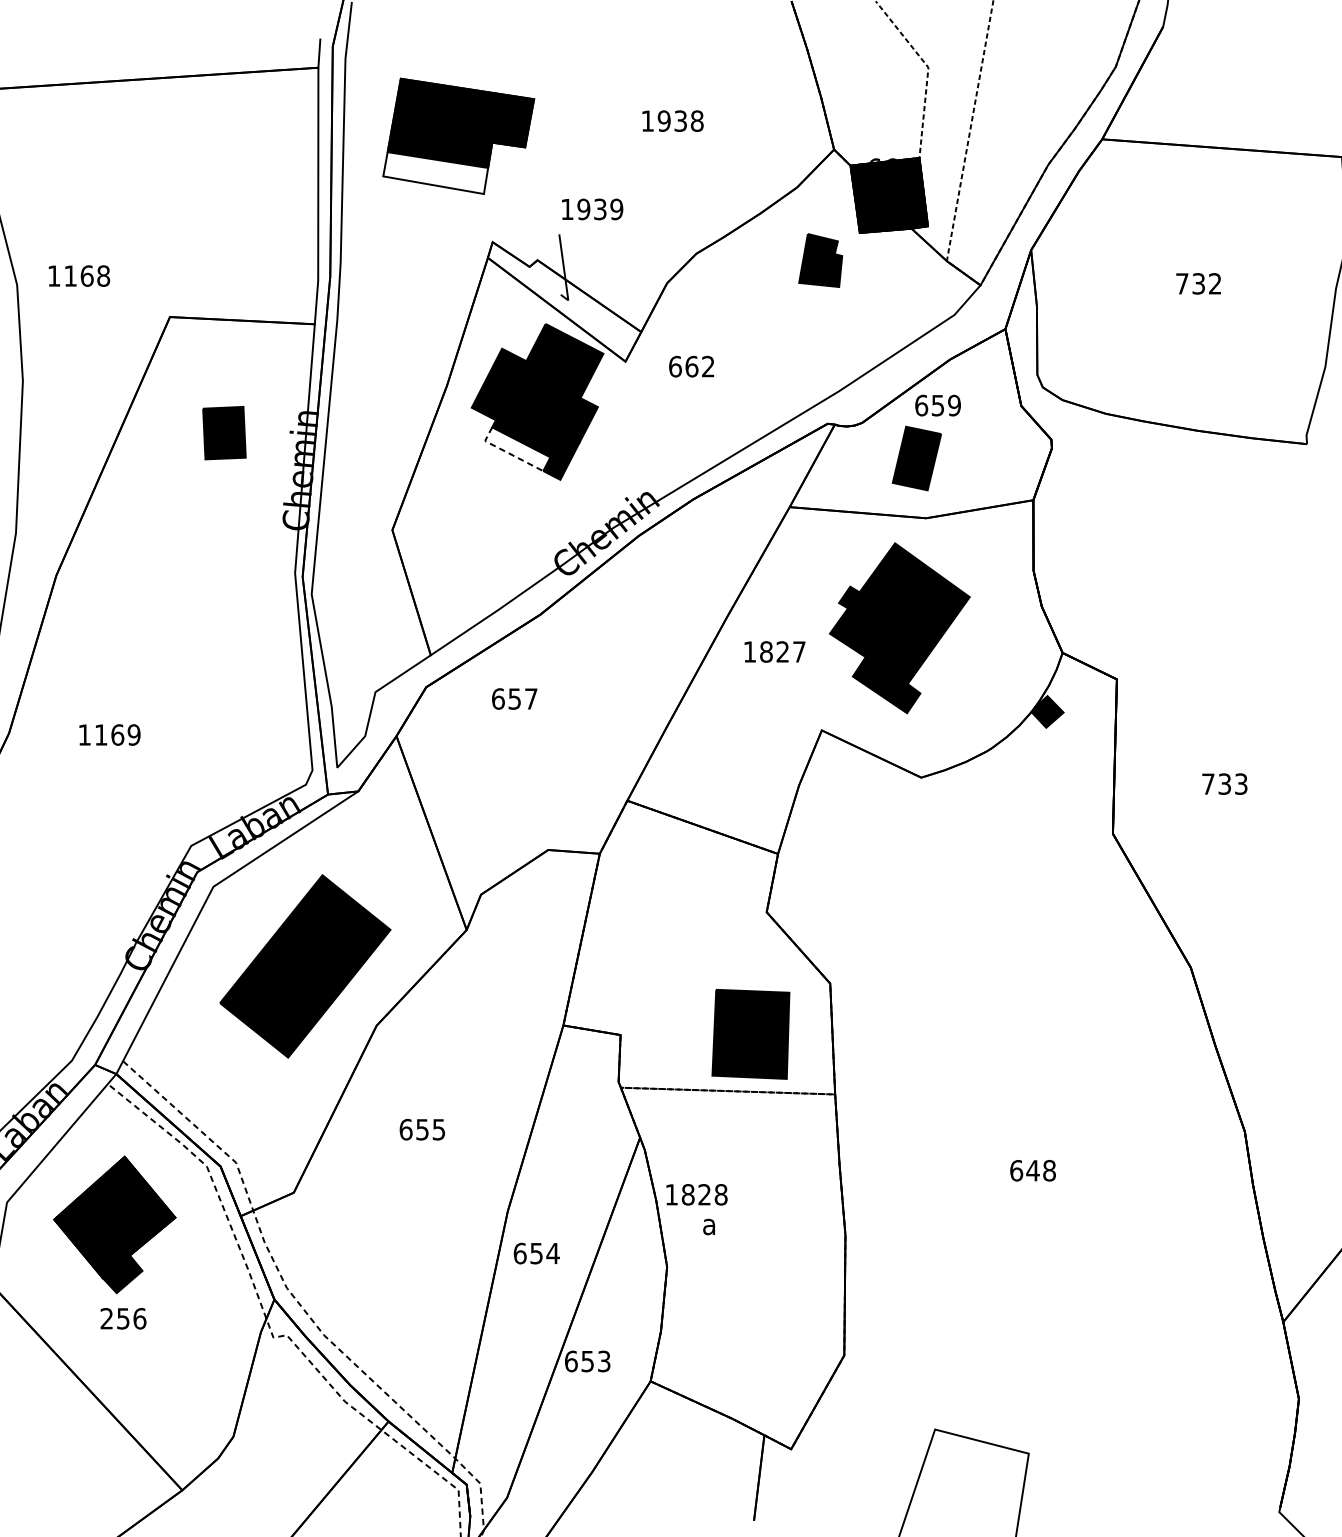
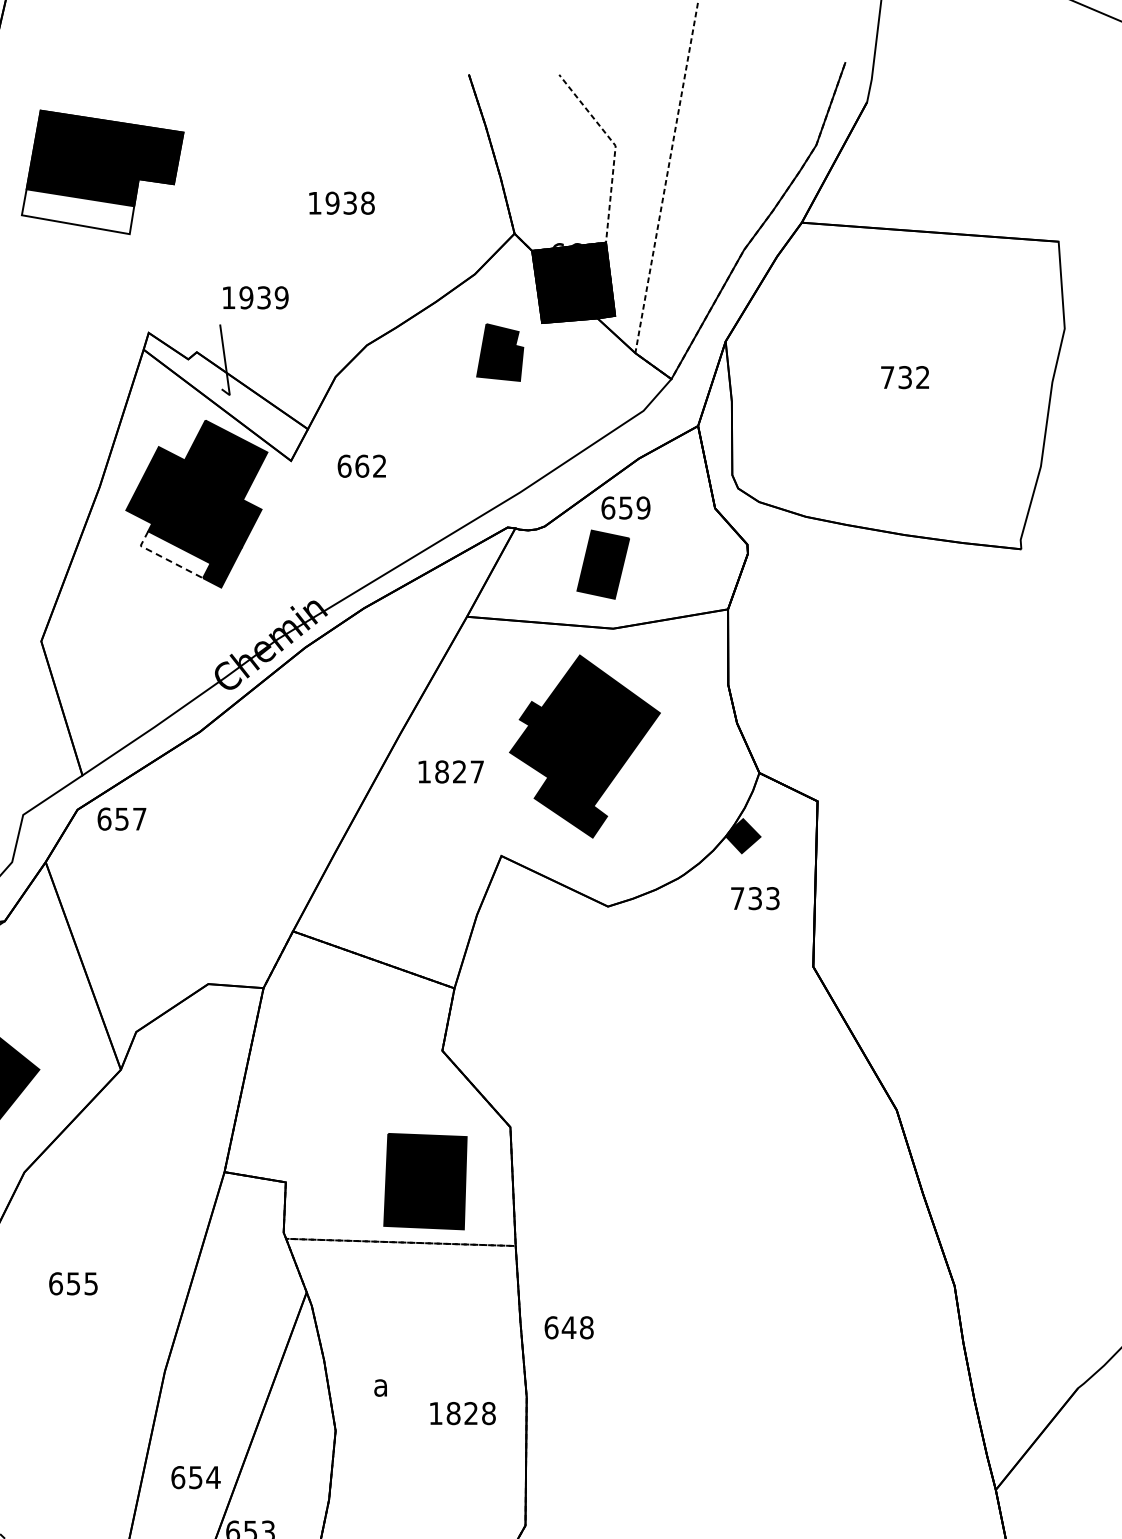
part: (458, 135) -> (102, 171), moved
text: (514, 698) -> (121, 818), moved
text: (1224, 783) -> (754, 897), moved
text: (1032, 1170) -> (568, 1327), moved
text: (696, 1194) -> (462, 1413), moved
text: (536, 1253) -> (195, 1477), moved

